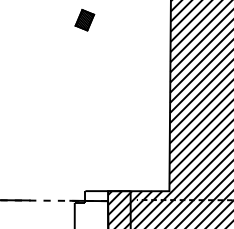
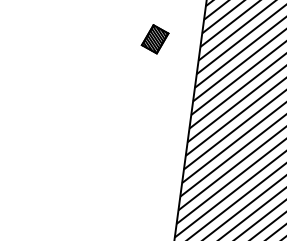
part: (84, 20) -> (154, 39), moved

